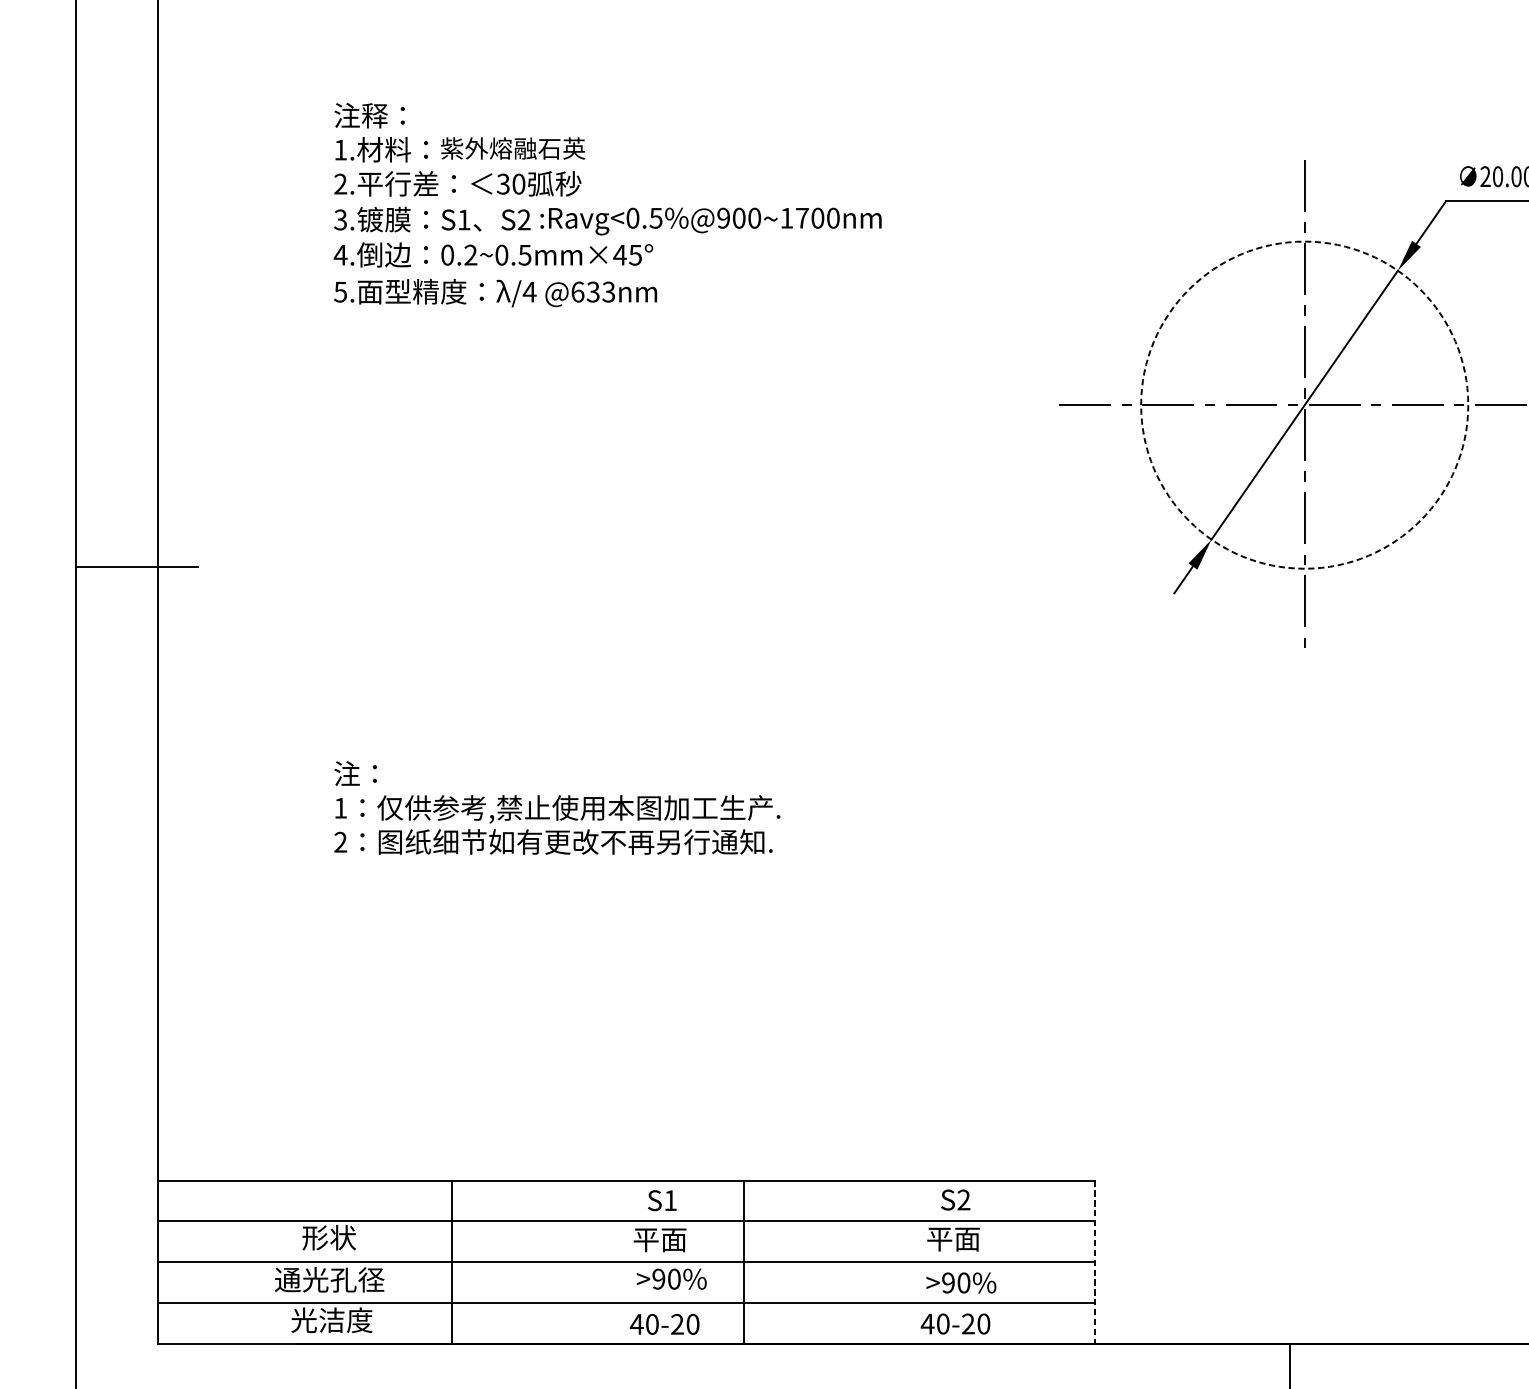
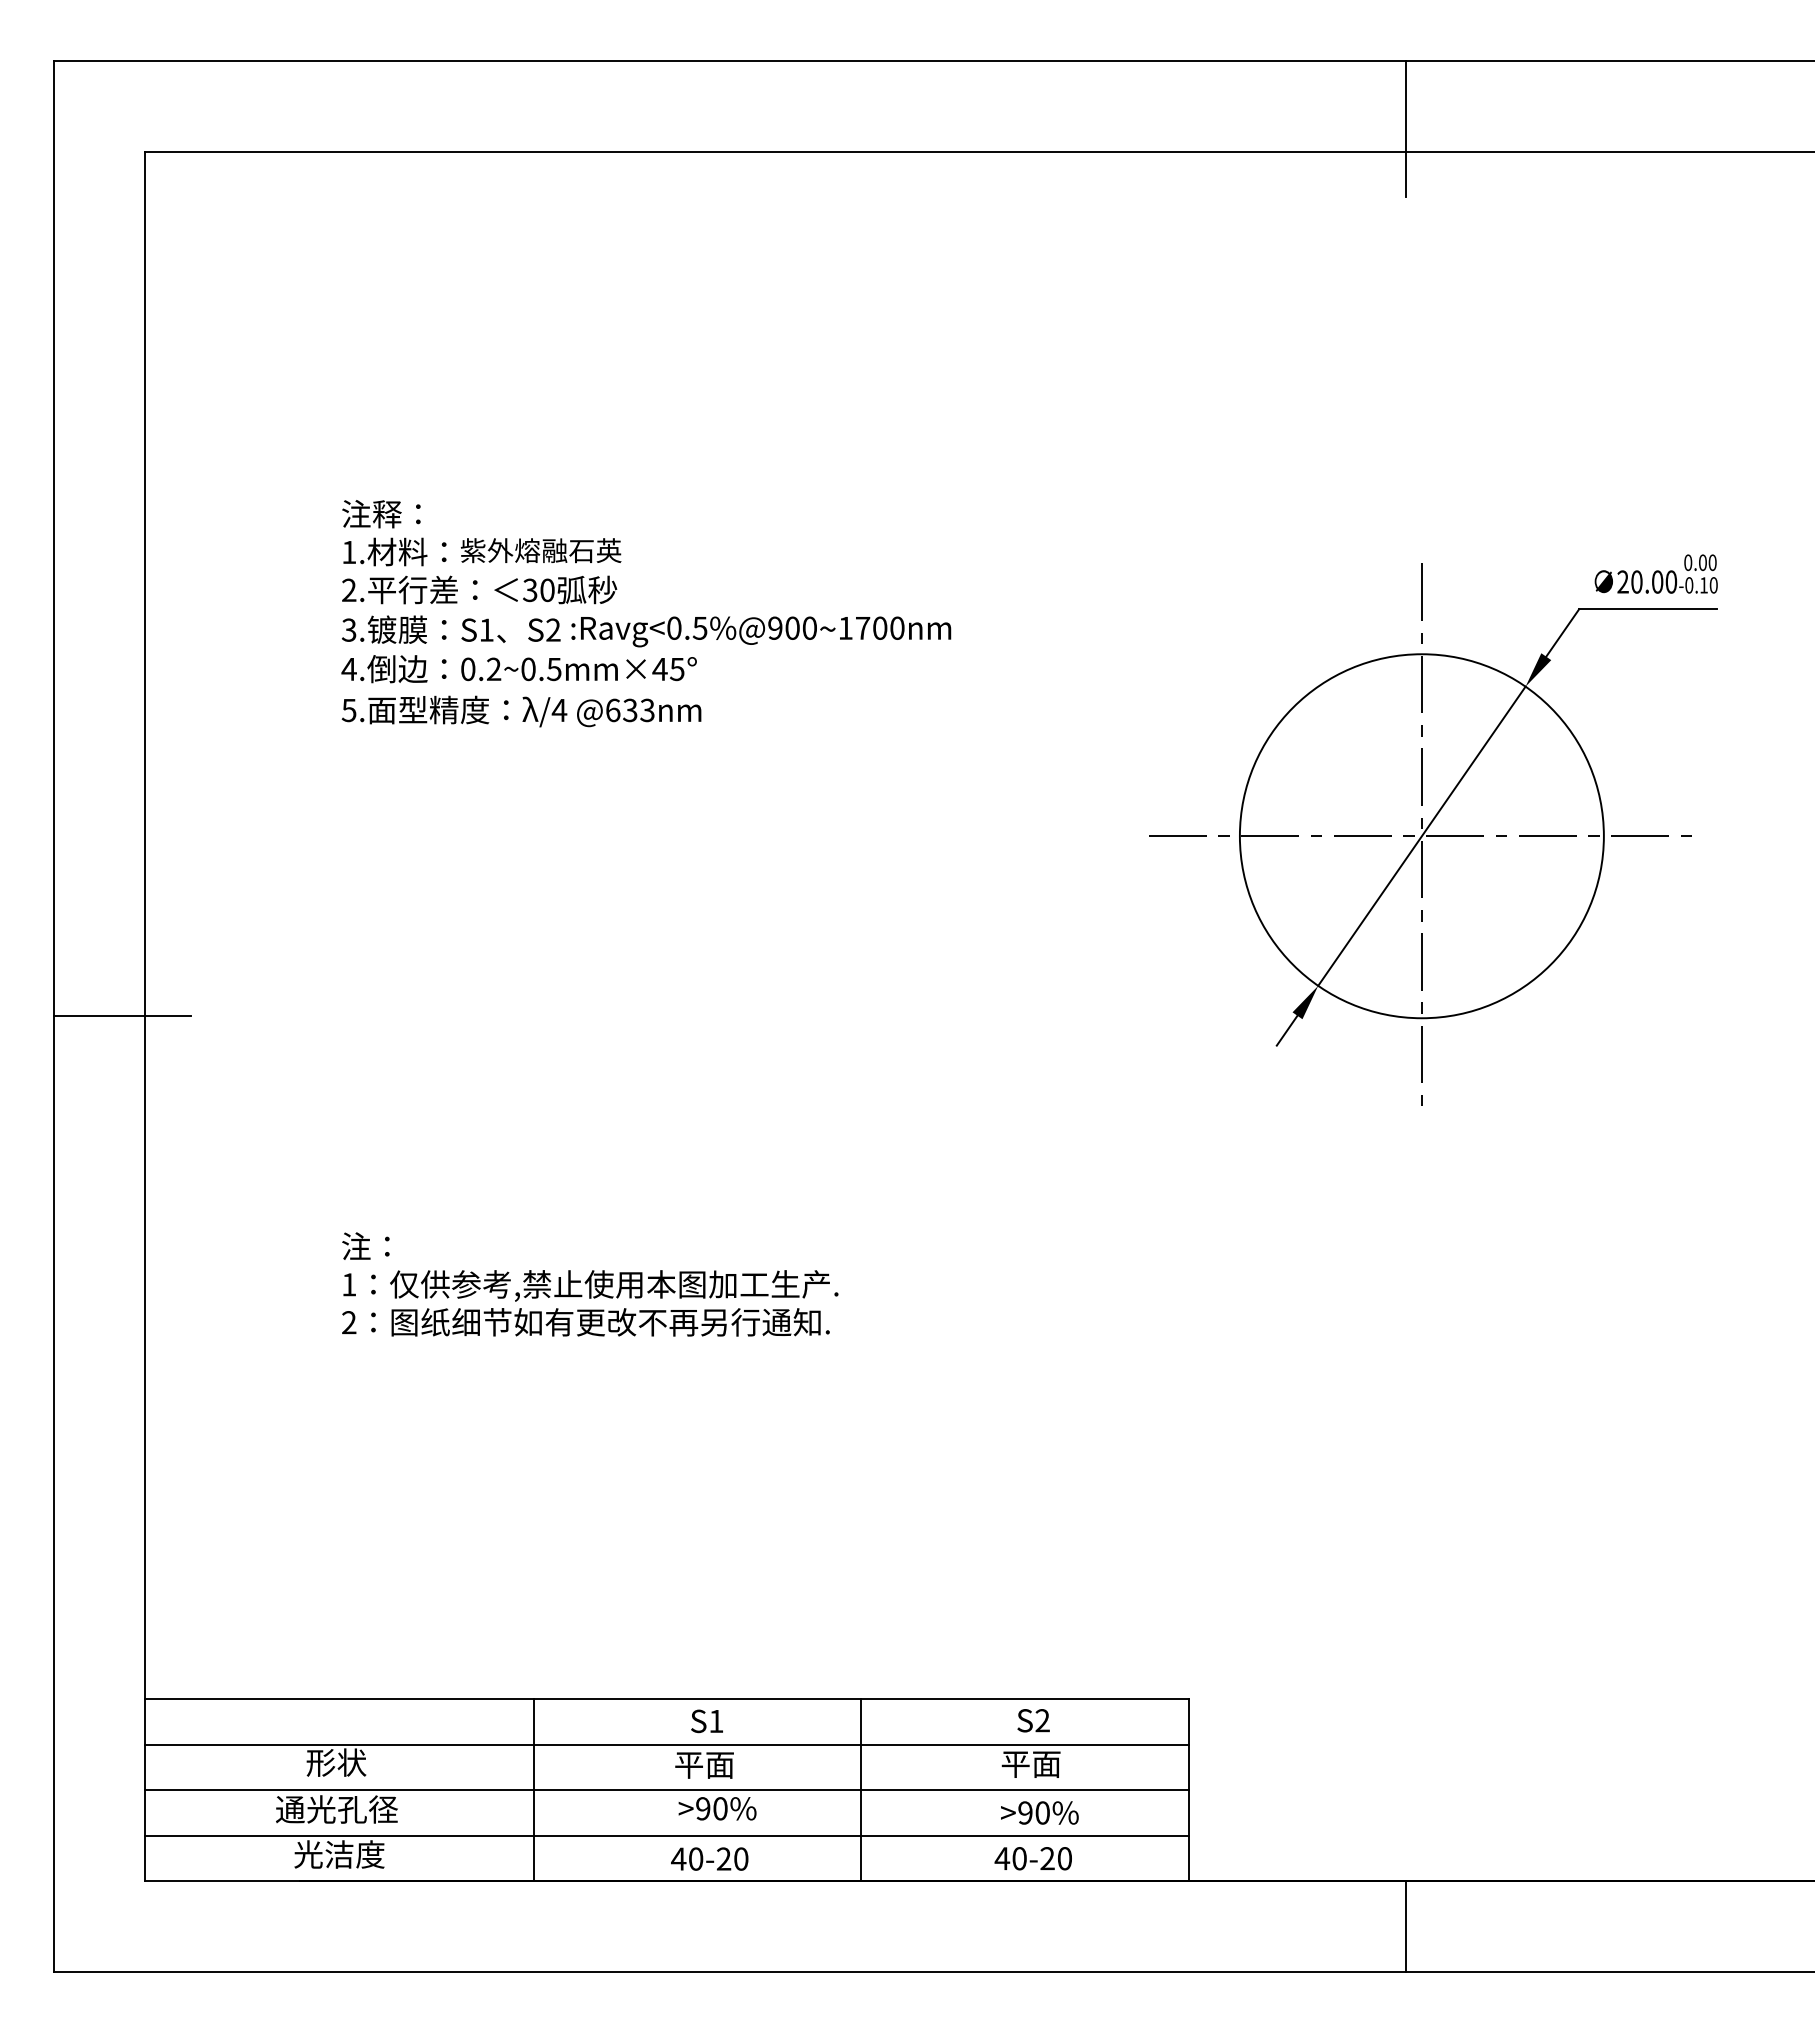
circle: (1304, 405) -> (1421, 836), dashed -> solid
line: (451, 1262) -> (533, 1790), moved
line: (744, 1262) -> (861, 1790), moved
line: (1094, 1262) -> (1188, 1790), dashed -> solid

